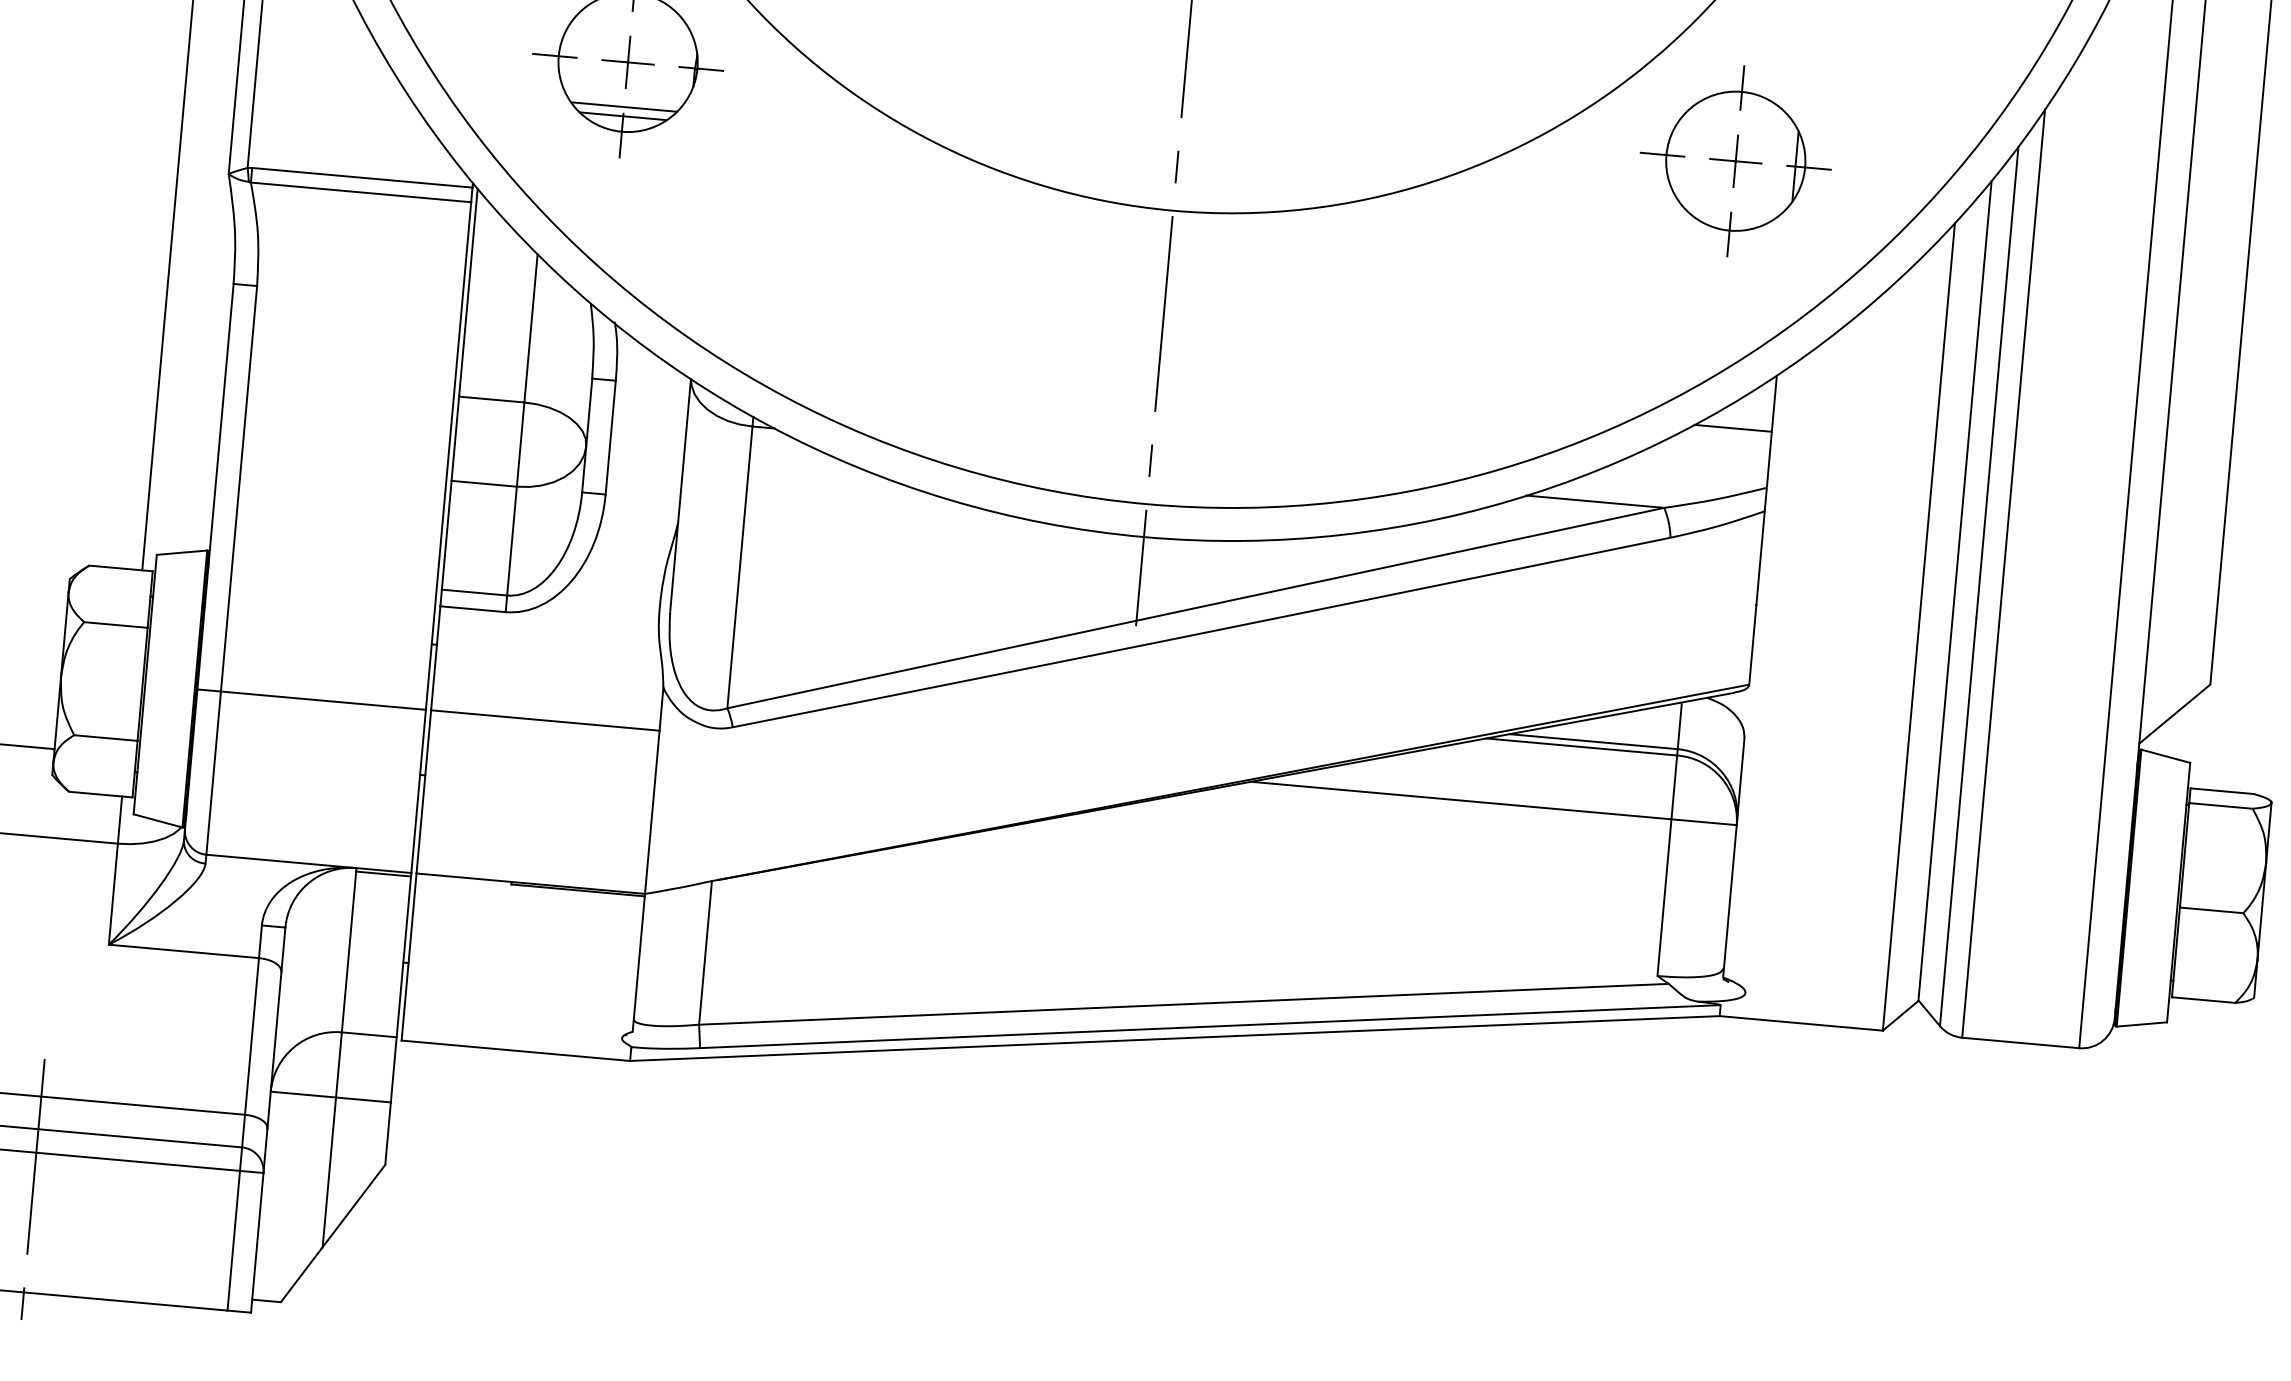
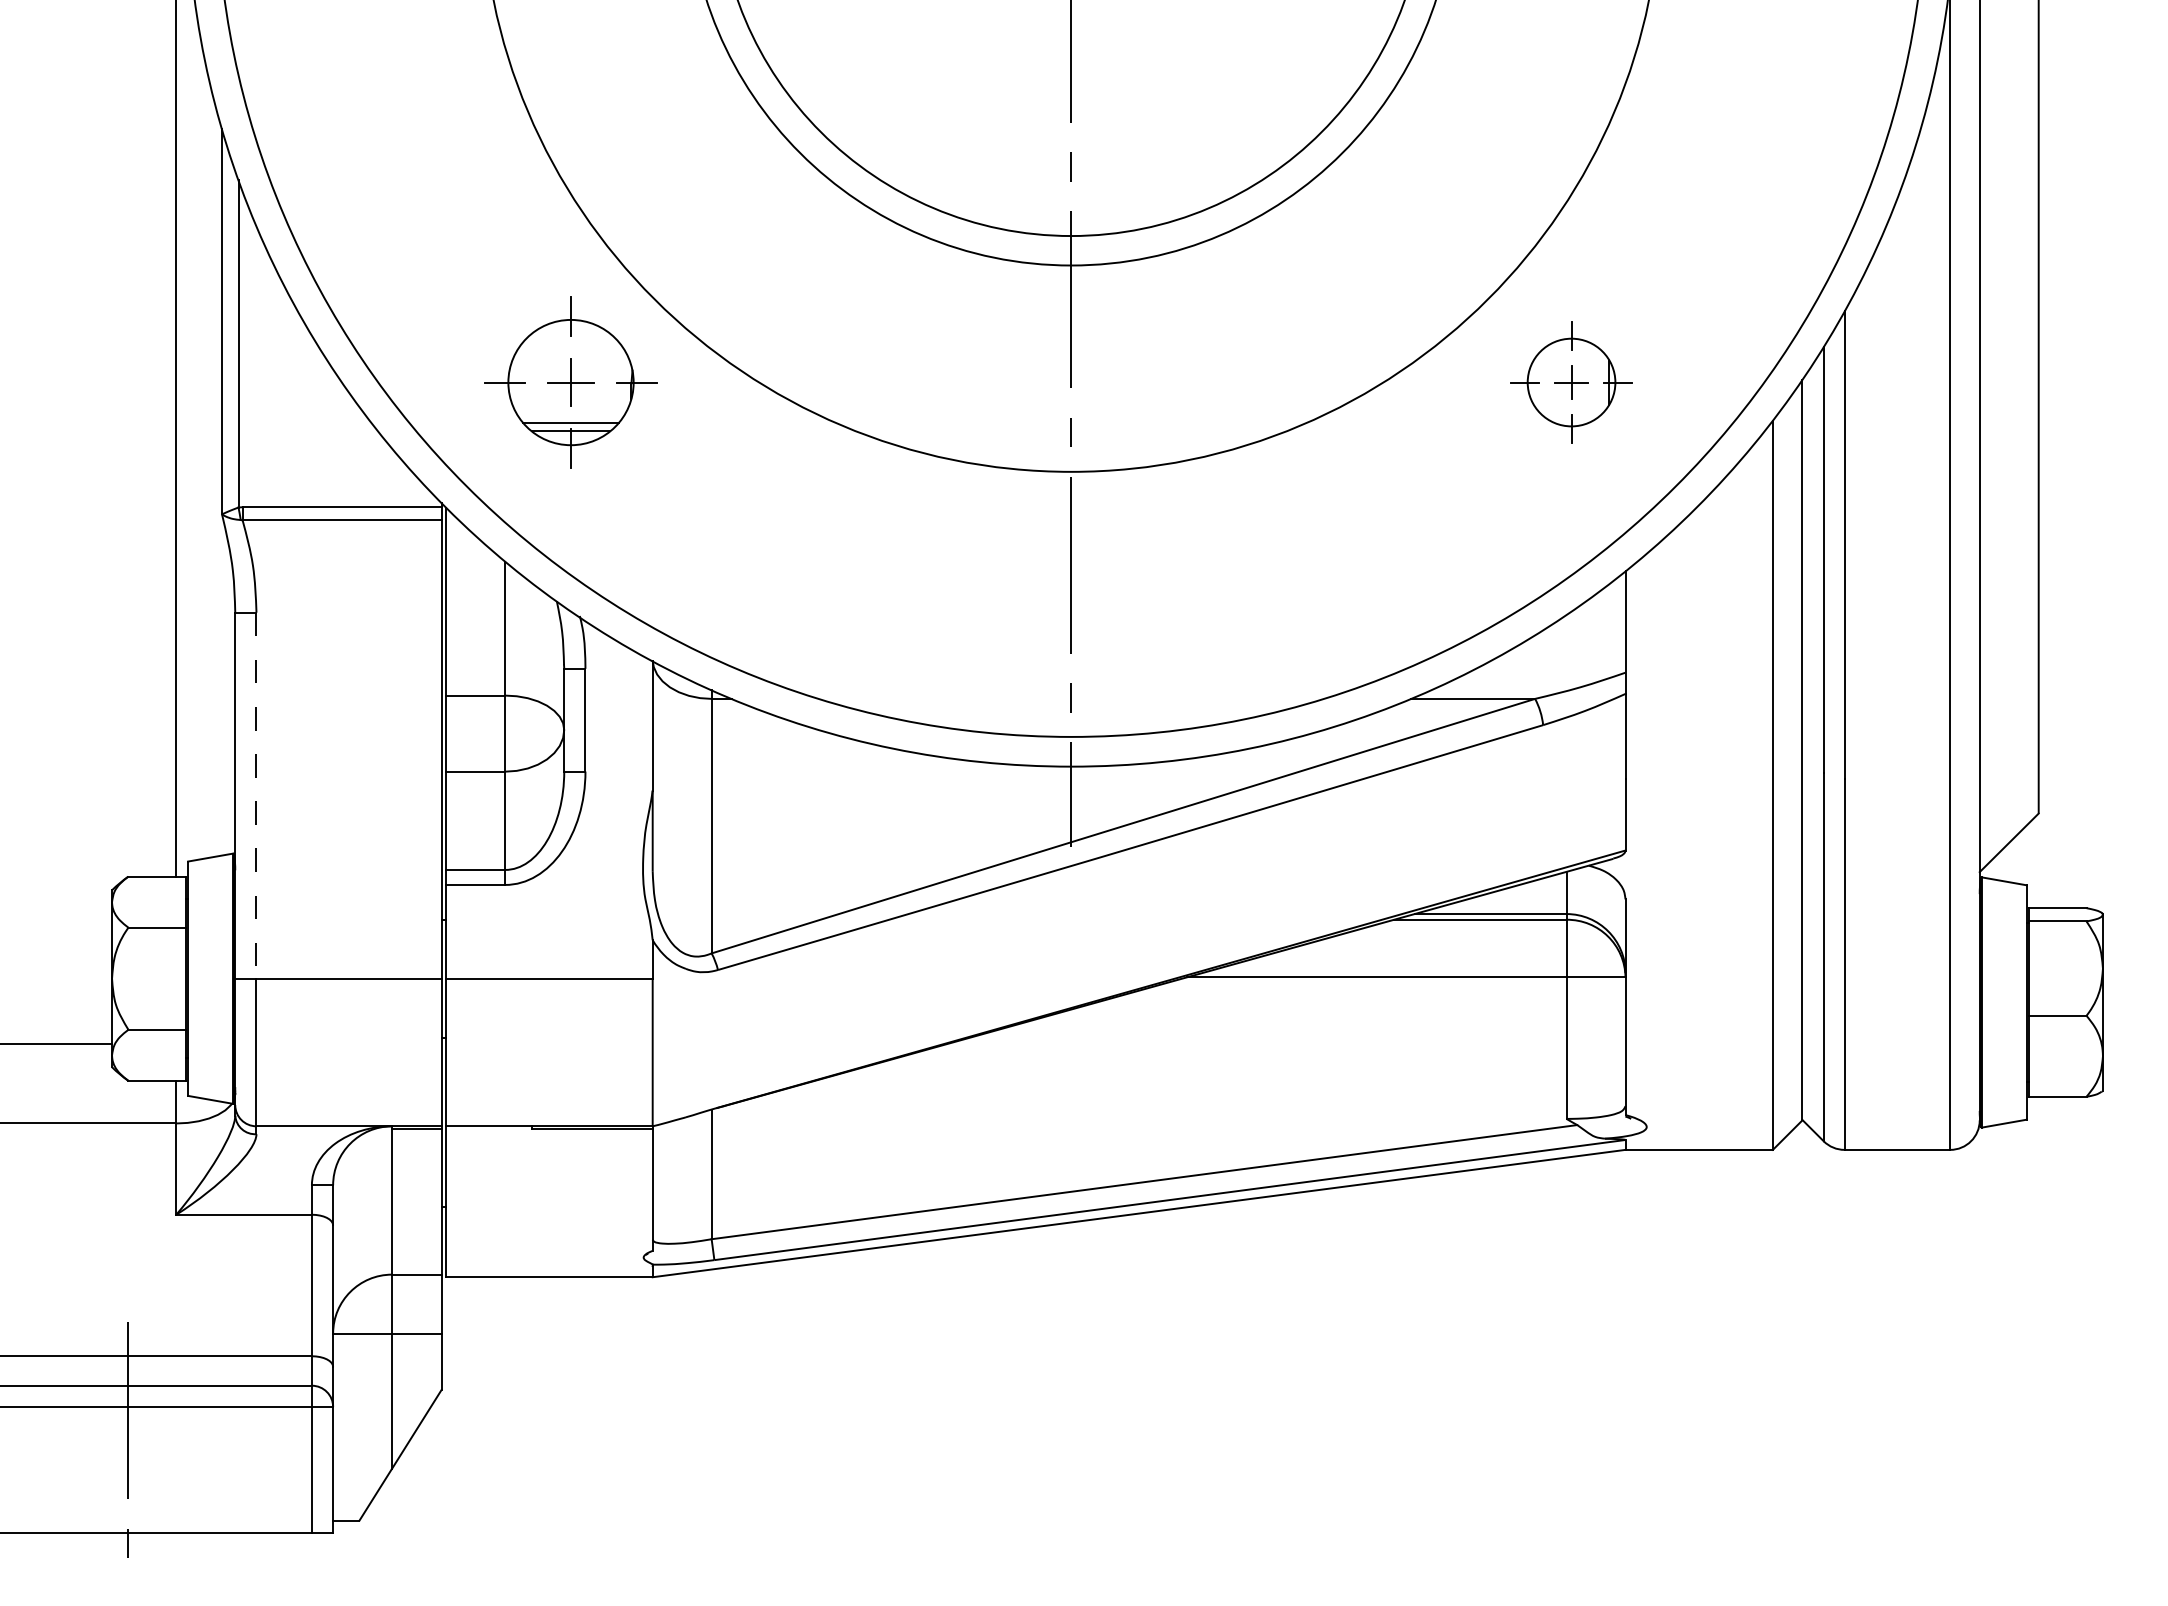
part: (1735, 161) -> (1571, 382), size x0.7
line: (1733, 428) -> (1590, 622), removed
line: (238, 489) -> (256, 796), solid -> dashed

